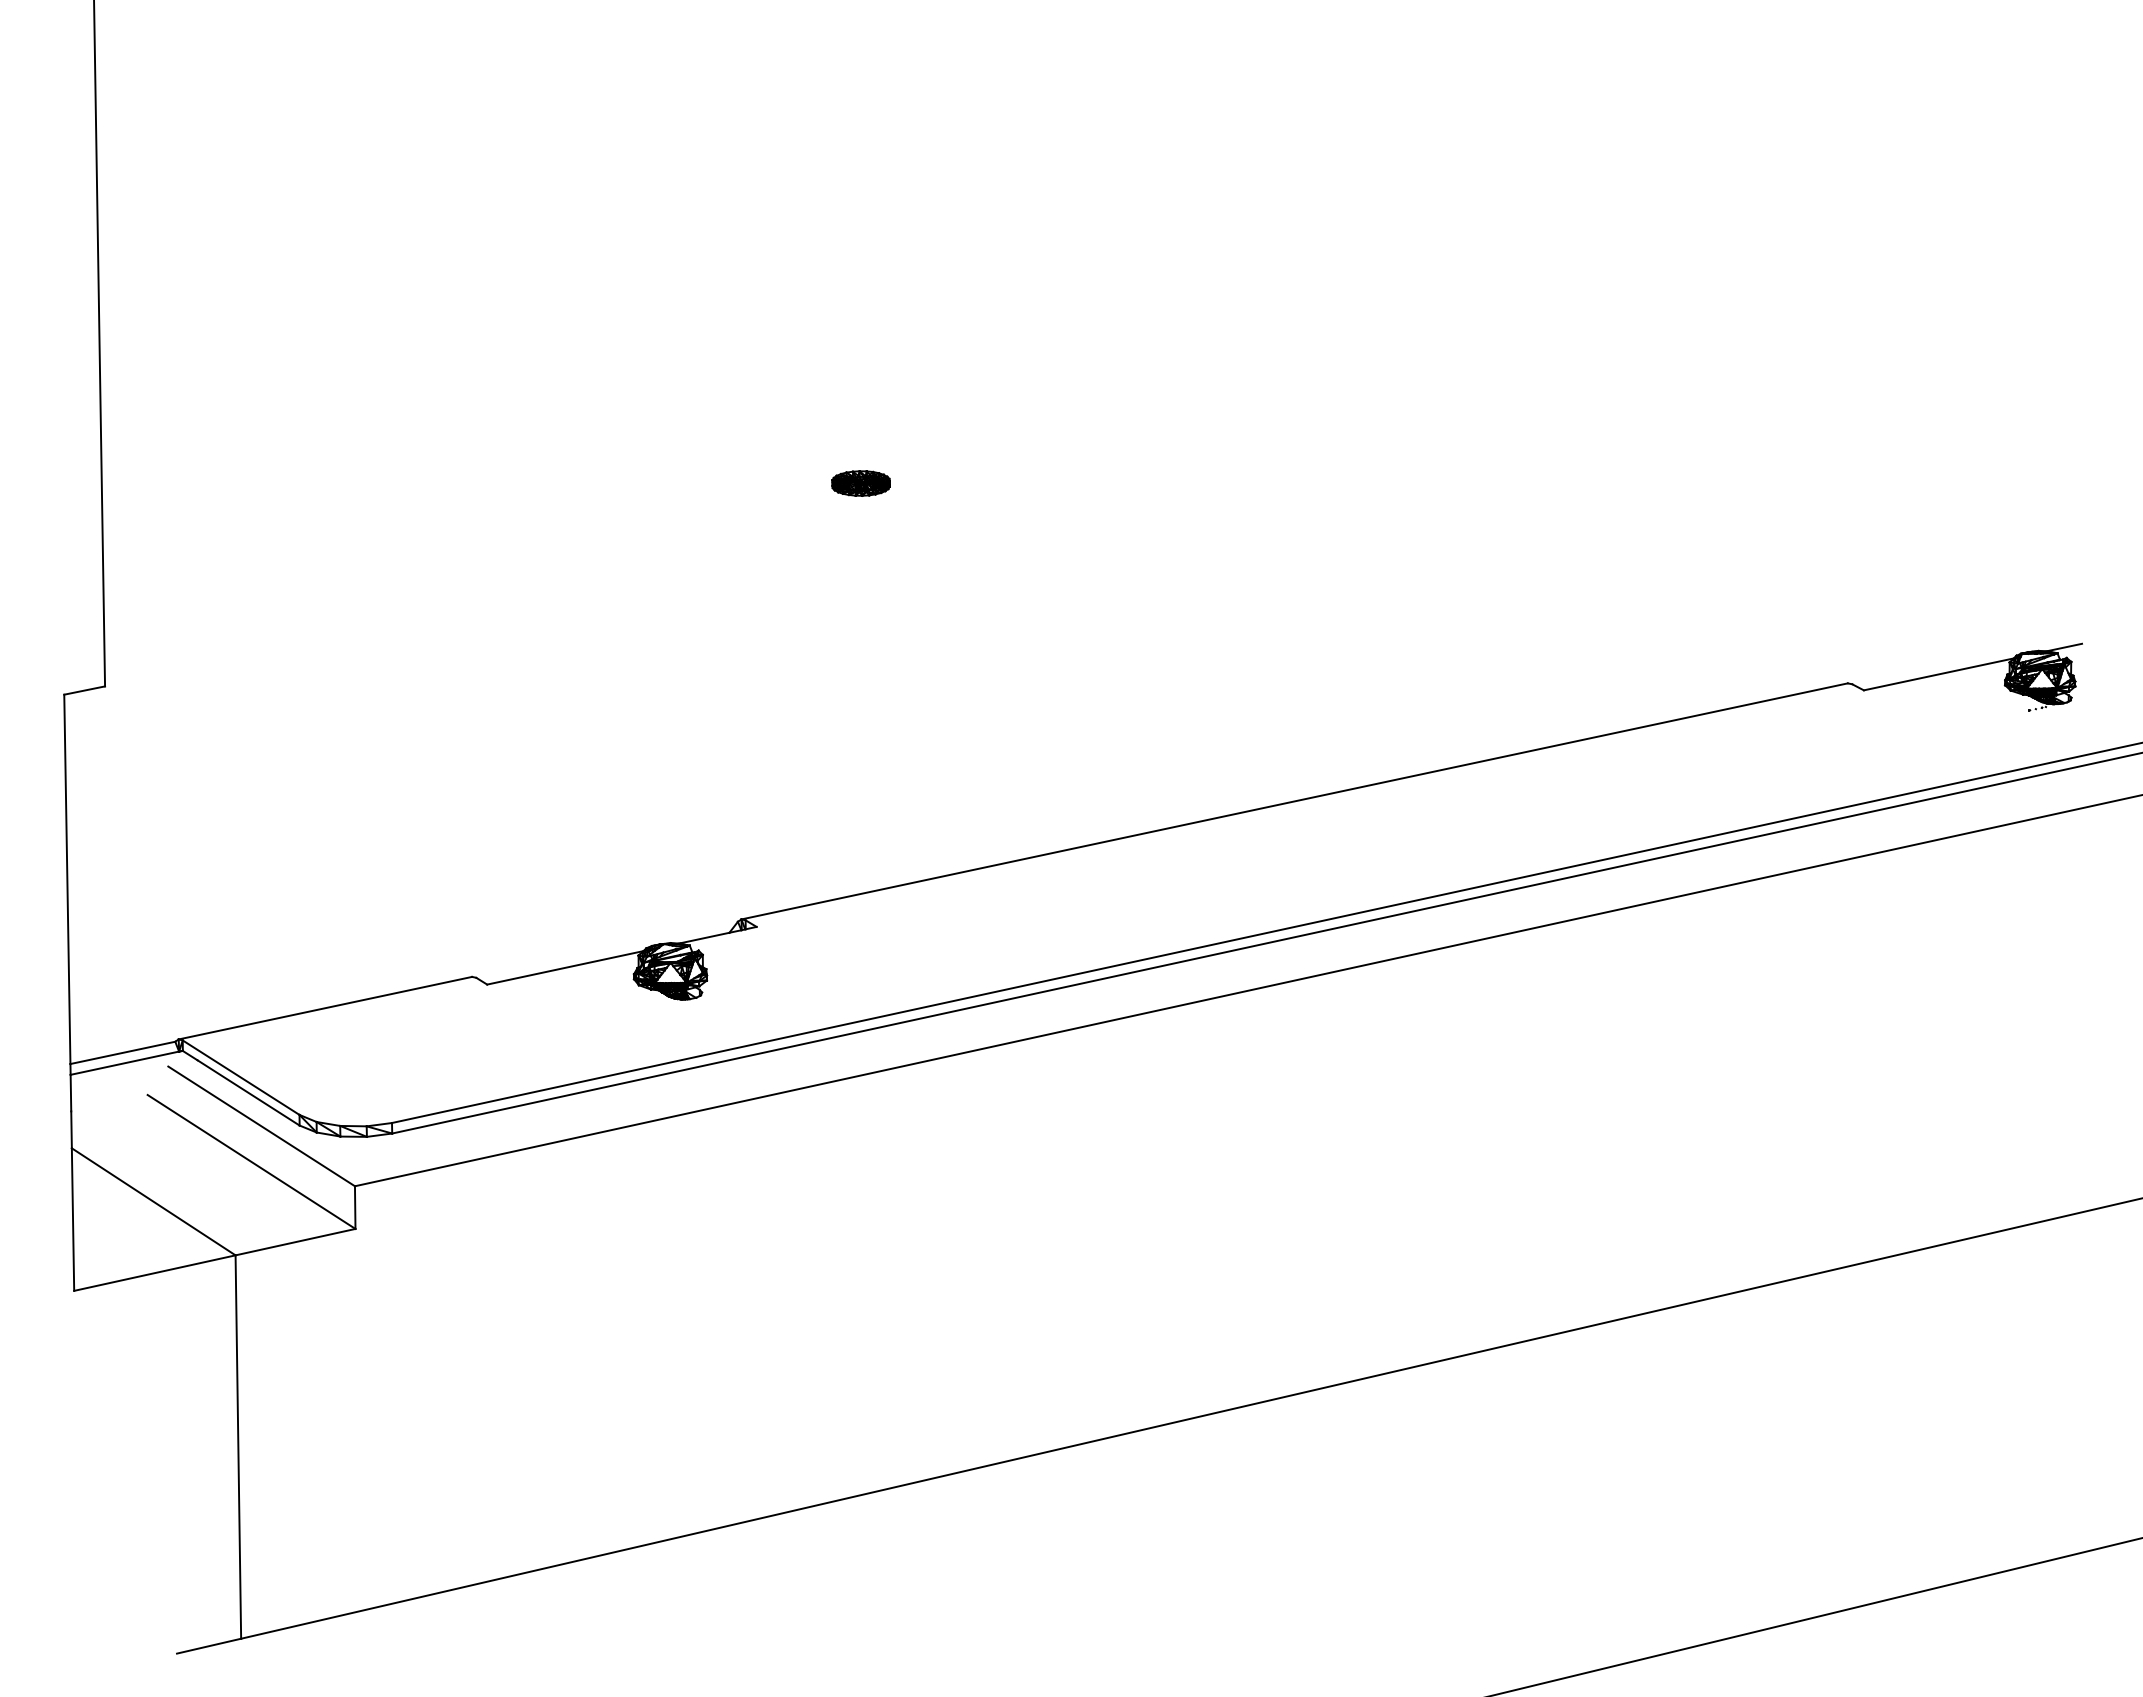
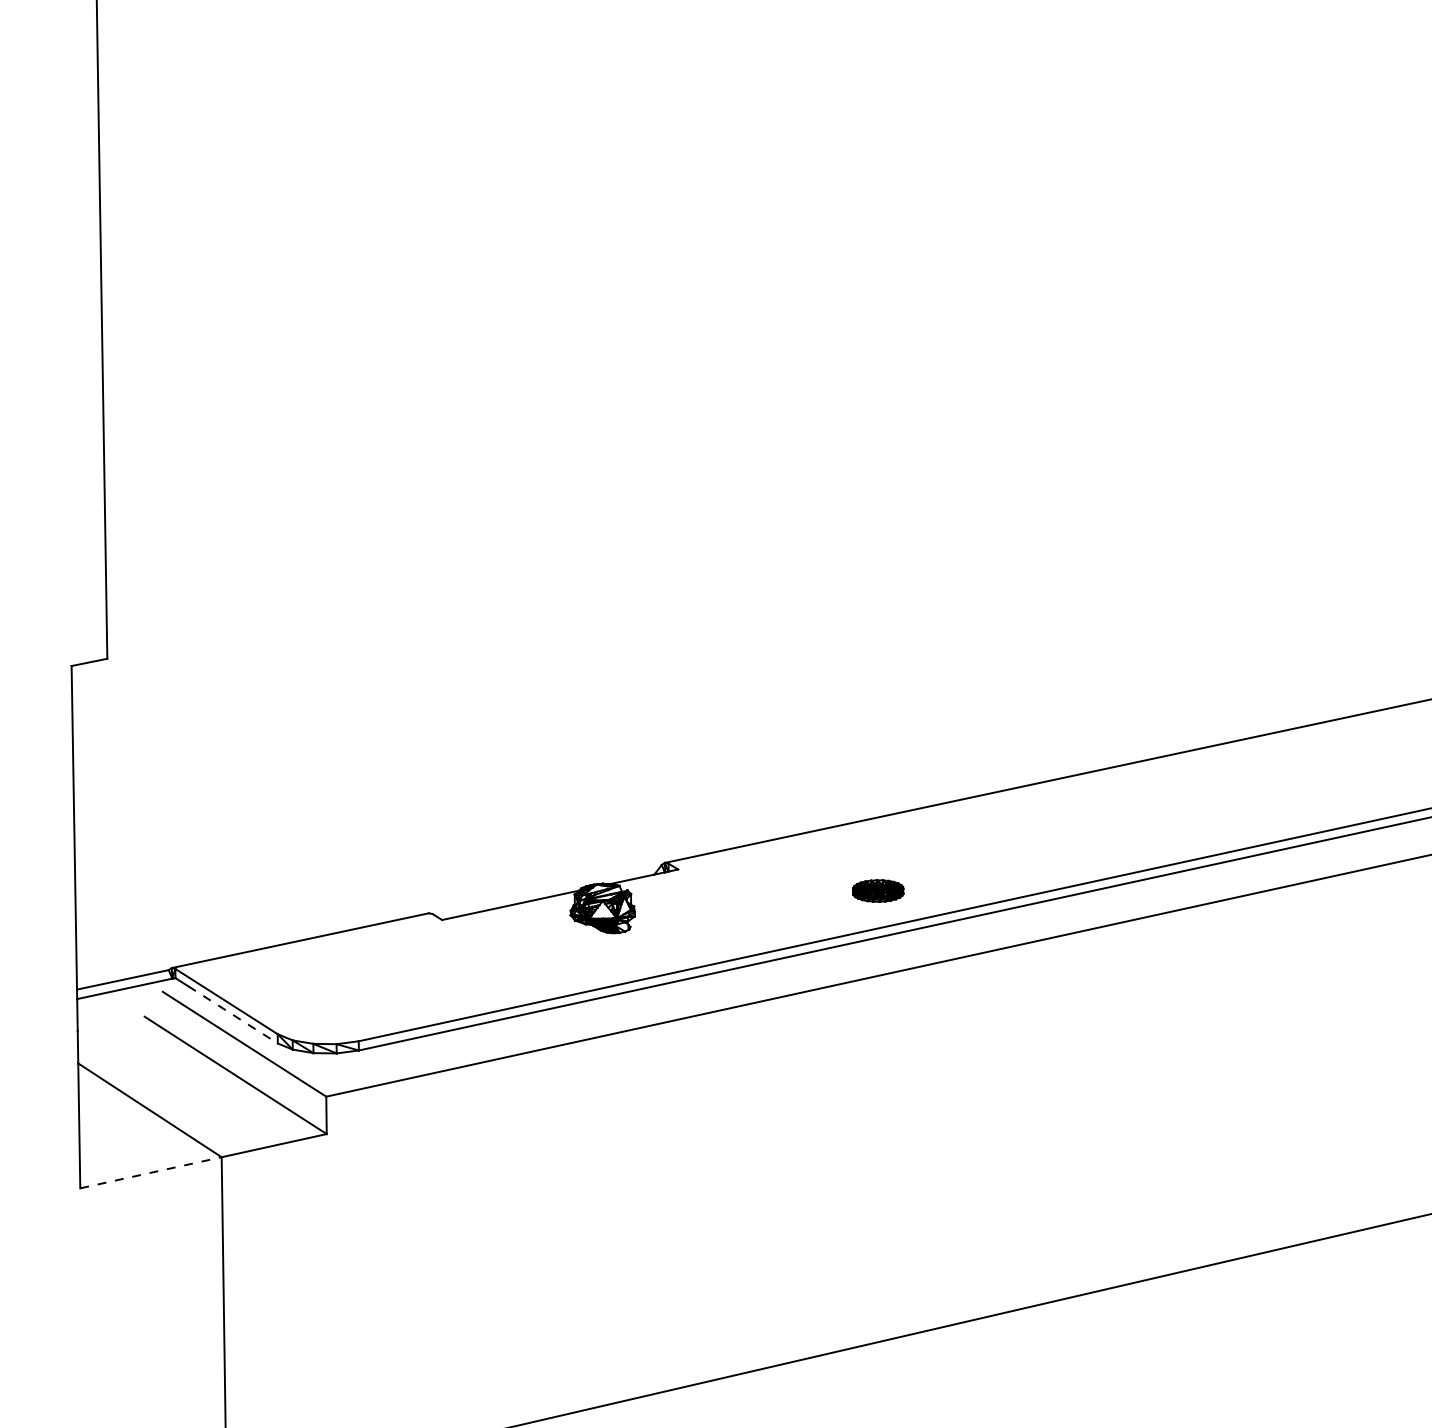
part: (860, 483) -> (877, 891), moved
line: (248, 1092) -> (233, 1014), solid -> dashed
line: (154, 1273) -> (150, 1173), solid -> dashed

